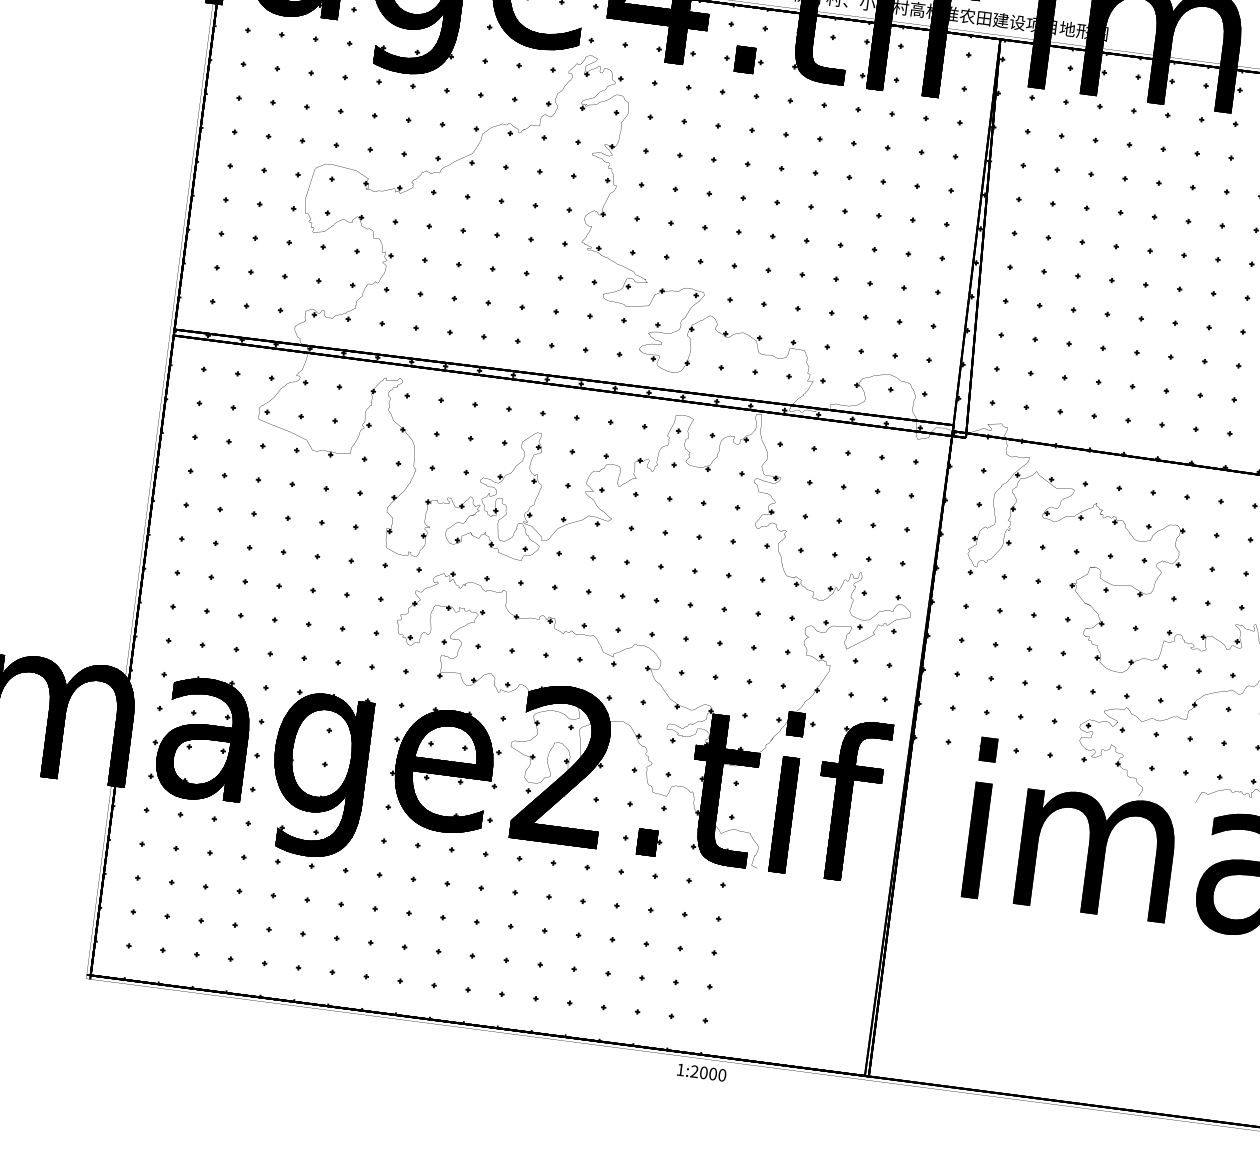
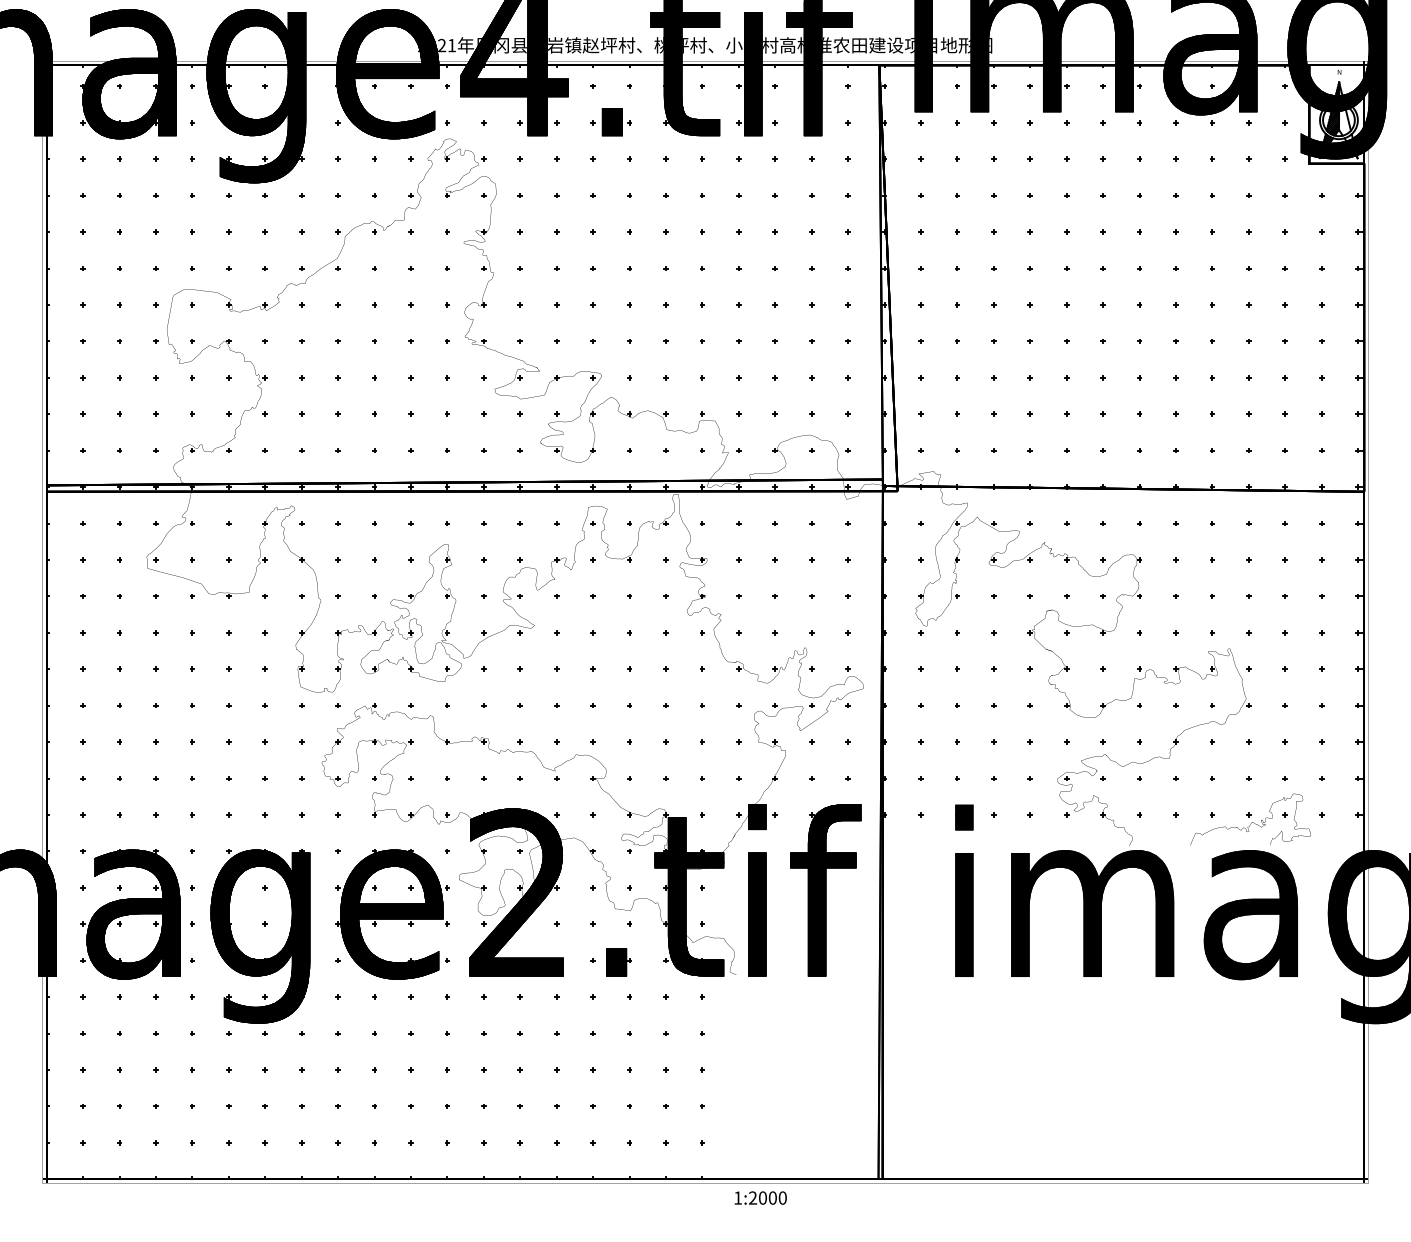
text: (701, 1072) -> (760, 1197), moved

